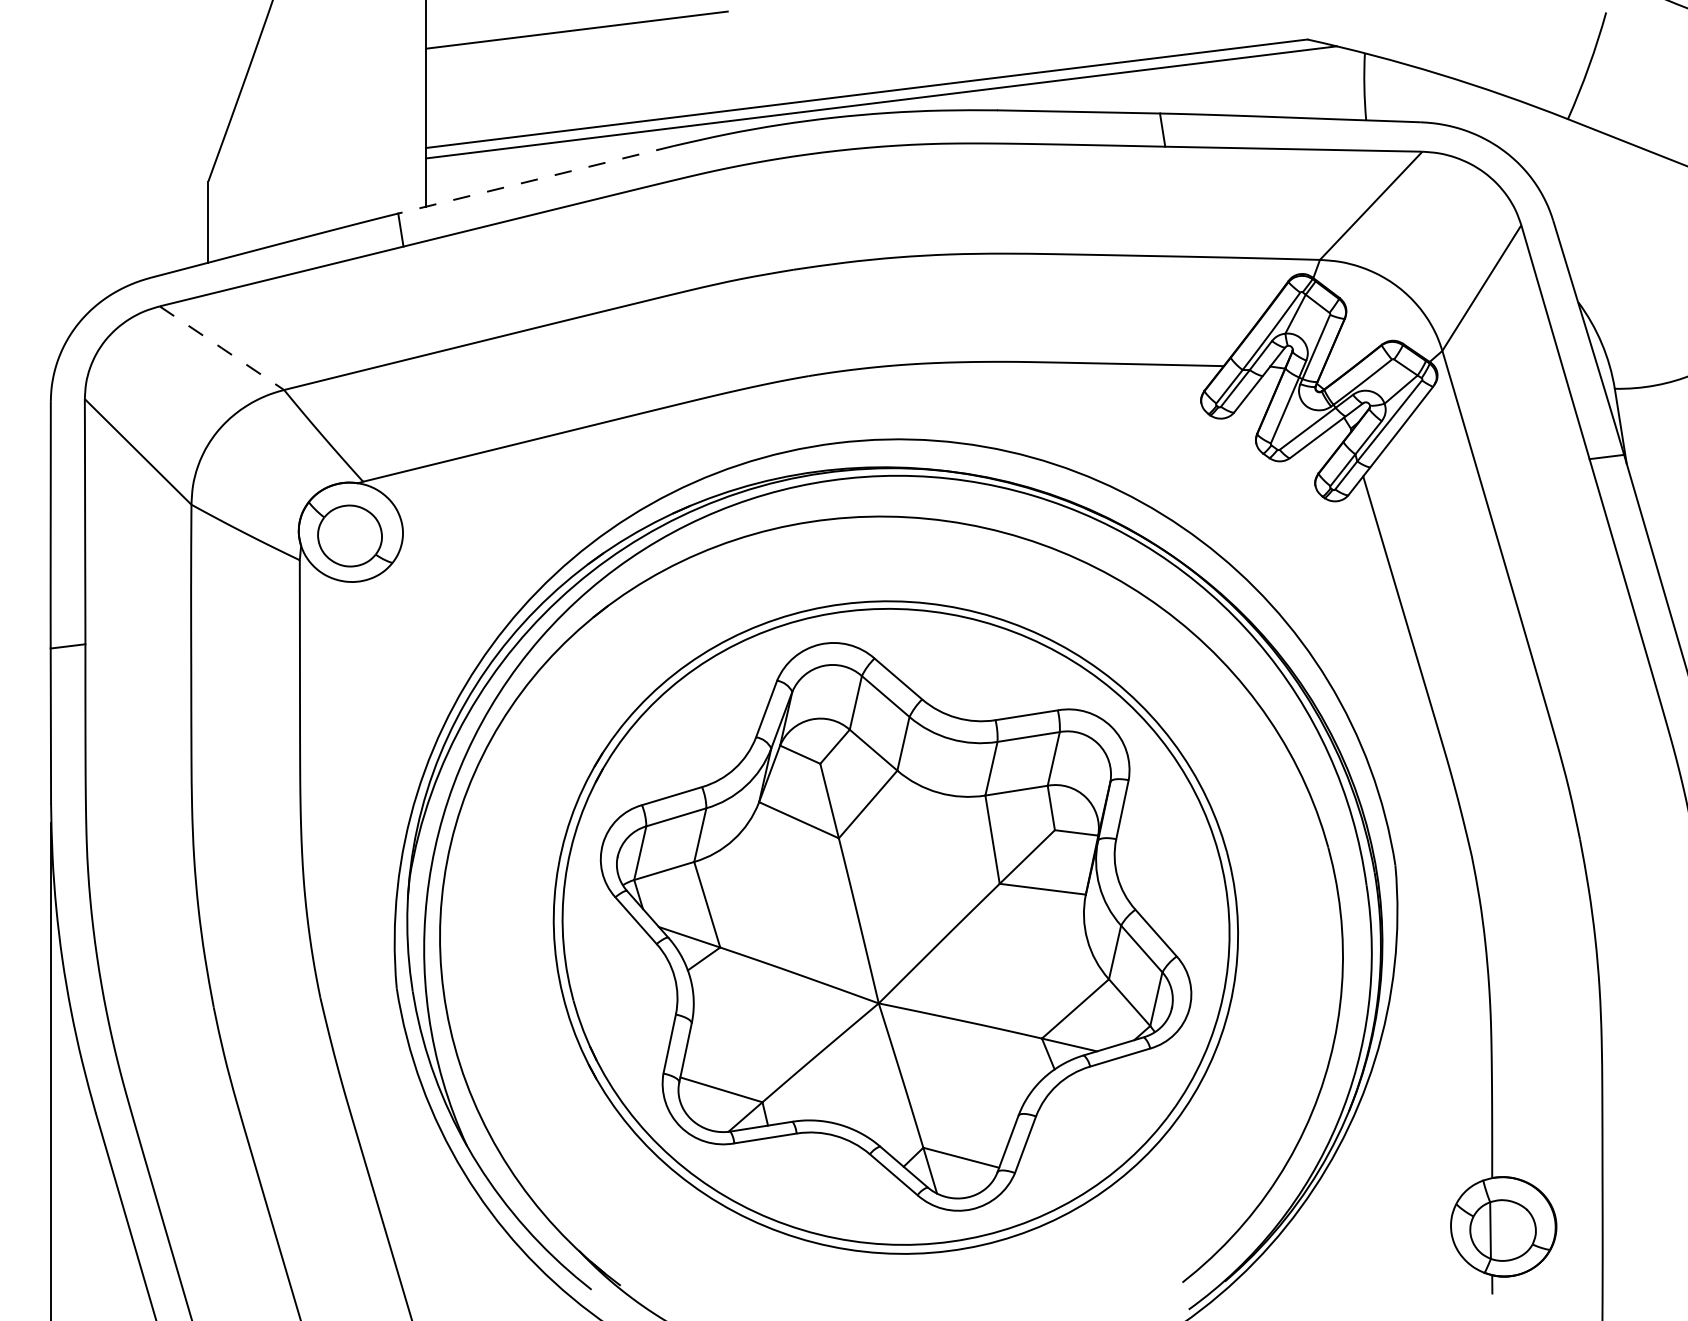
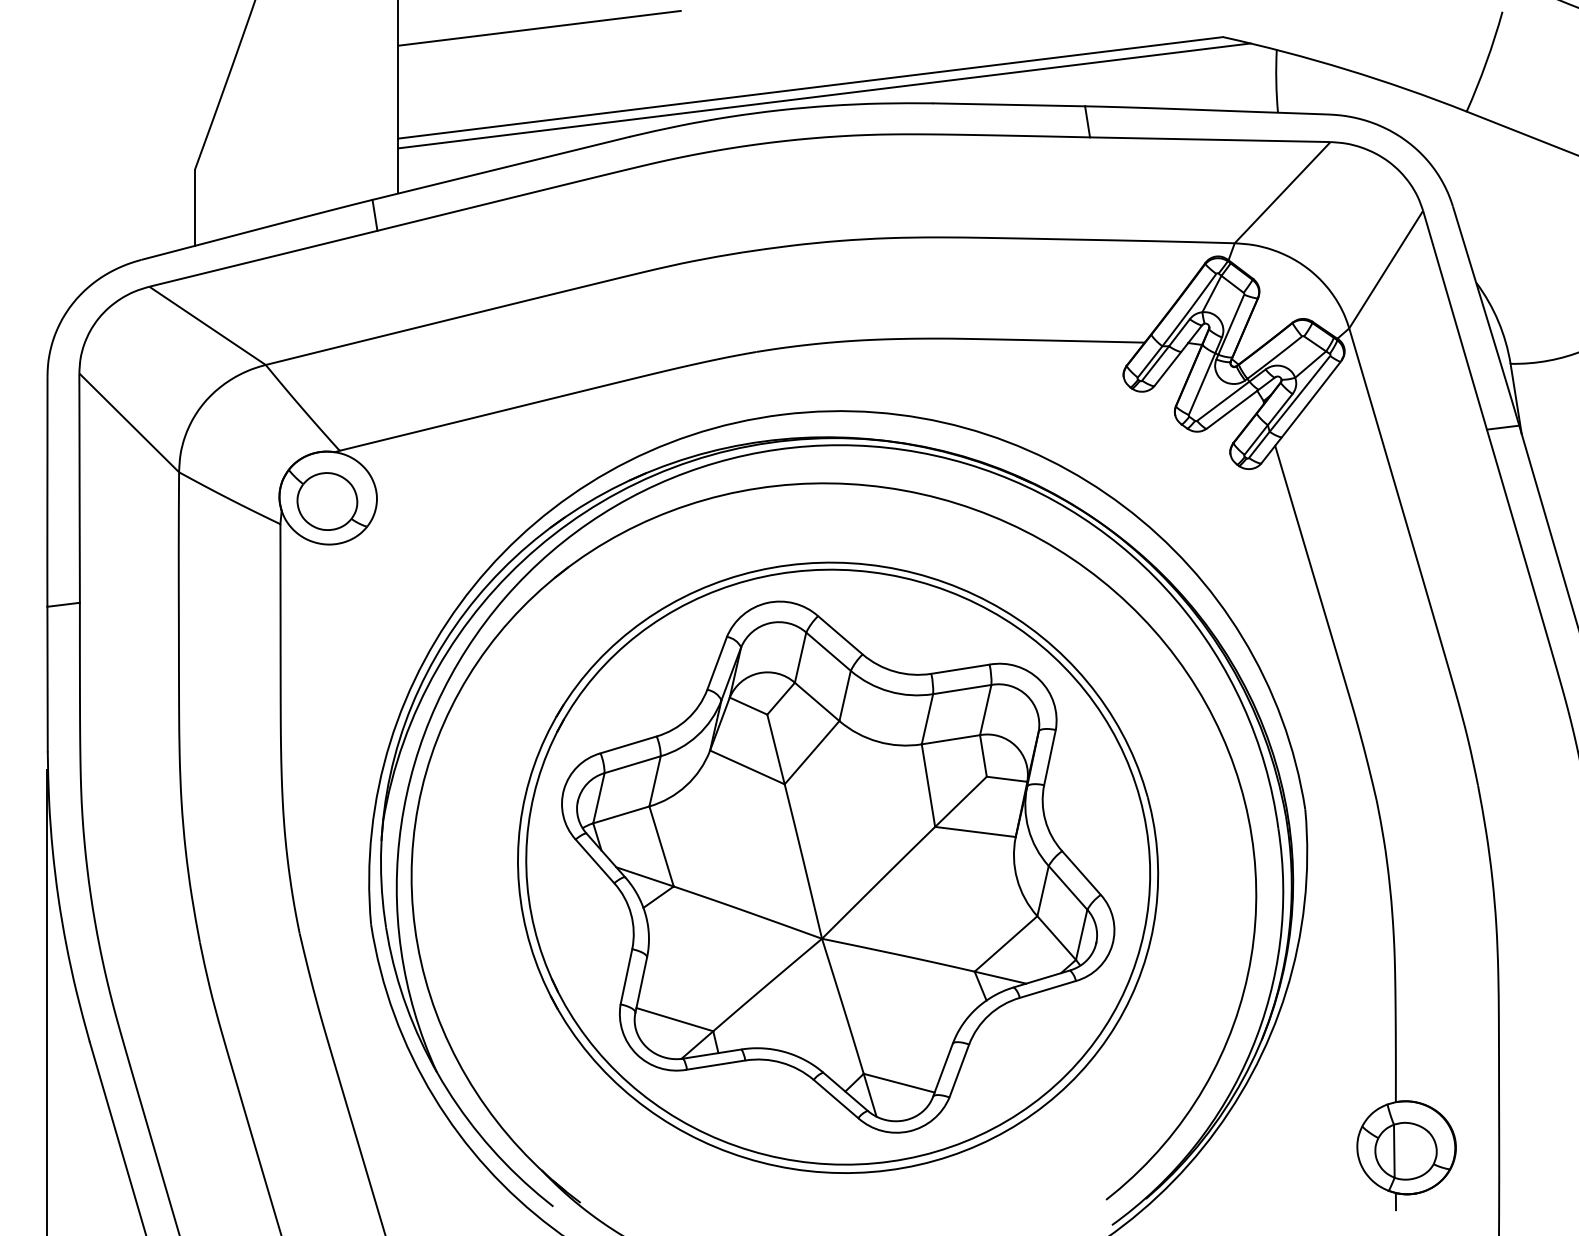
line: (535, 179) -> (500, 168), dashed -> solid
line: (221, 347) -> (207, 325), dashed -> solid

